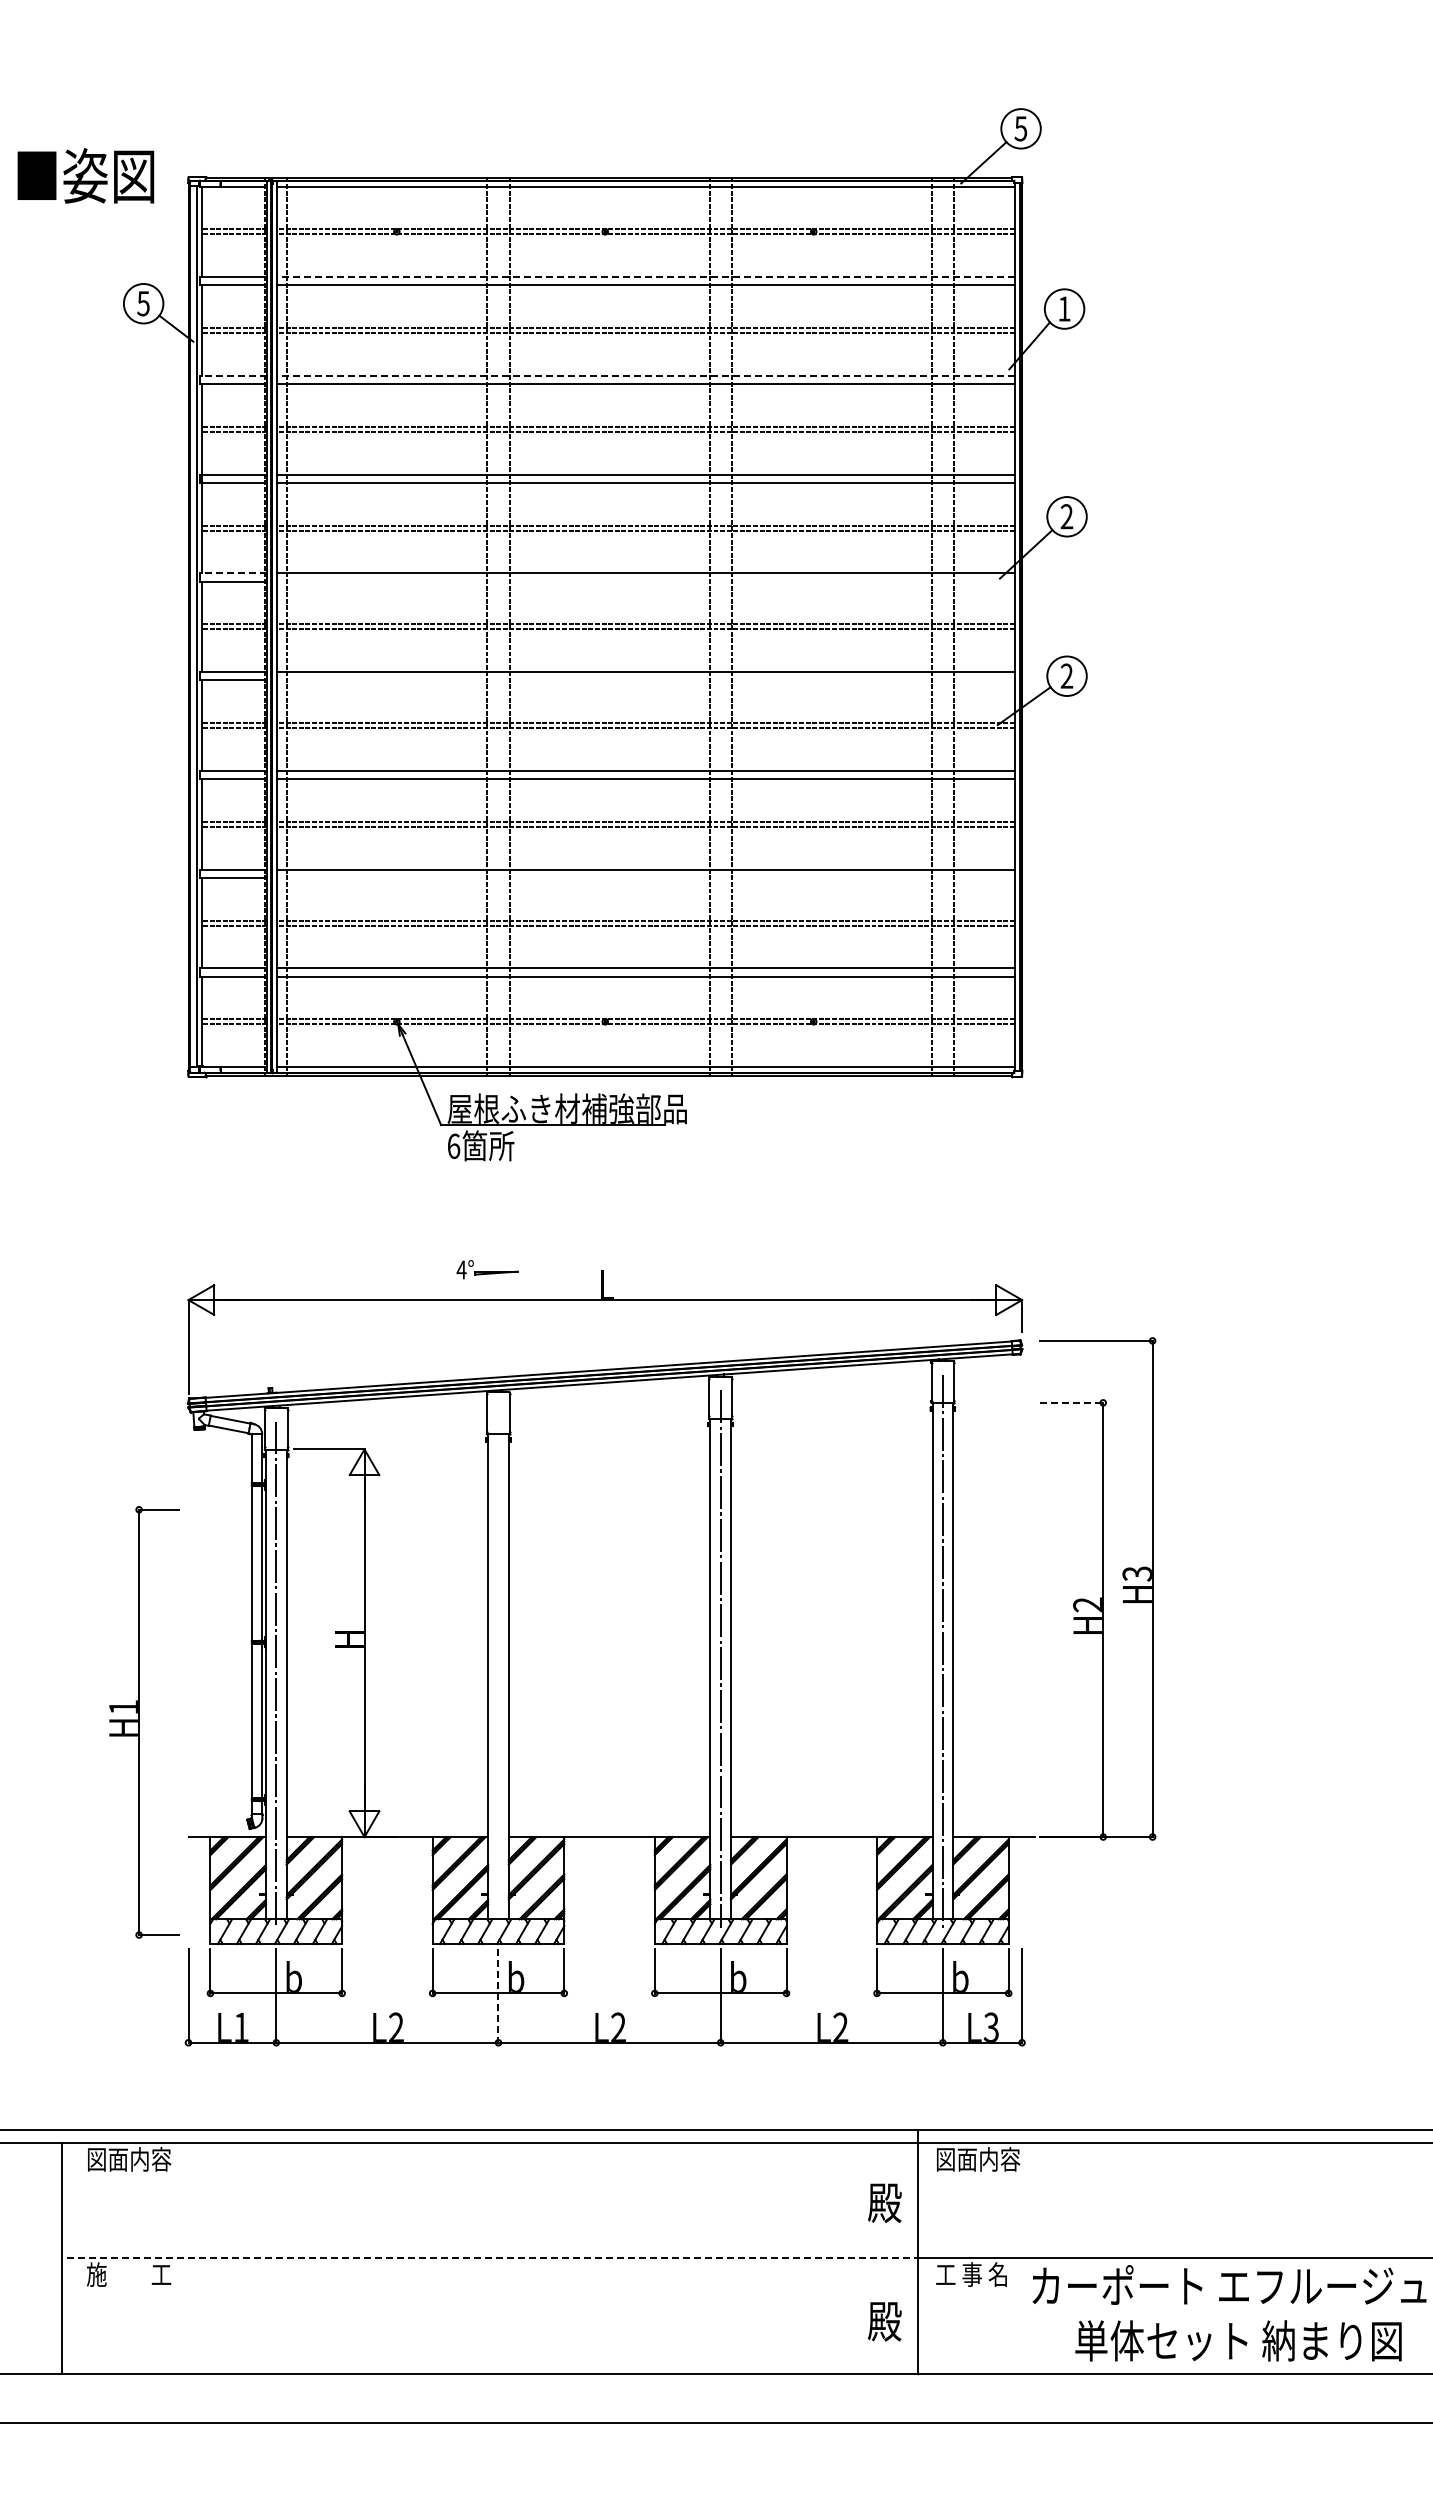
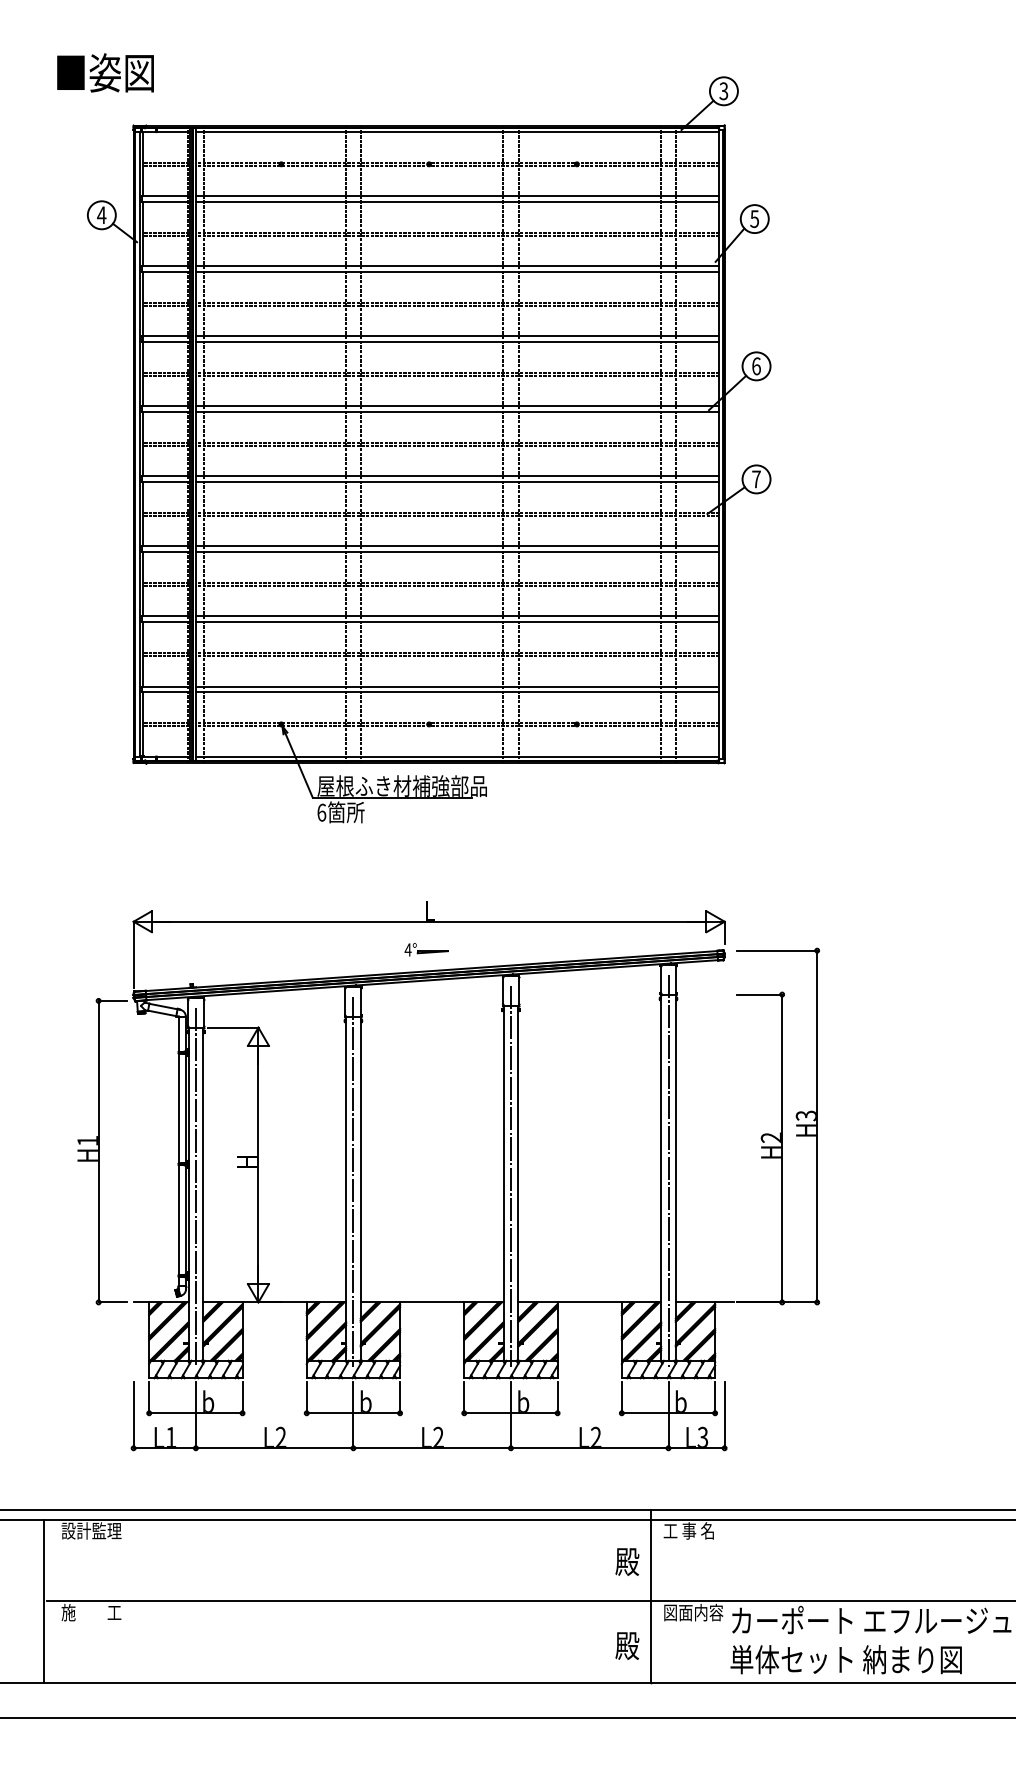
text: (1021, 128) -> (724, 91), 5 -> 3
text: (85, 175) -> (105, 72), moved
line: (645, 277) -> (457, 196), dashed -> solid
text: (143, 303) -> (101, 215), 5 -> 4
text: (1064, 308) -> (754, 218), 1 -> 5
line: (233, 375) -> (165, 266), dashed -> solid
line: (645, 375) -> (457, 266), dashed -> solid
text: (1066, 516) -> (756, 366), 2 -> 6
line: (233, 573) -> (165, 406), dashed -> solid
line: (645, 581) -> (457, 412), added
text: (1066, 675) -> (756, 478), 2 -> 7
line: (645, 680) -> (457, 482), added
line: (645, 877) -> (457, 622), added
part: (487, 1269) -> (426, 949), moved
line: (1071, 1402) -> (759, 994), dashed -> solid
line: (498, 1666) -> (353, 1181), added
part: (144, 1722) -> (102, 1151), moved
line: (498, 1995) -> (353, 1414), dashed -> solid
text: (128, 2159) -> (91, 1531), 図面内容 -> 設計監理
text: (978, 2159) -> (693, 1531), 図面内容 -> 工 事 名
line: (492, 2258) -> (349, 1601), dashed -> solid
text: (978, 2274) -> (693, 1612), 工 事 名 -> 図面内容
text: (1238, 2340) -> (846, 1659), moved

